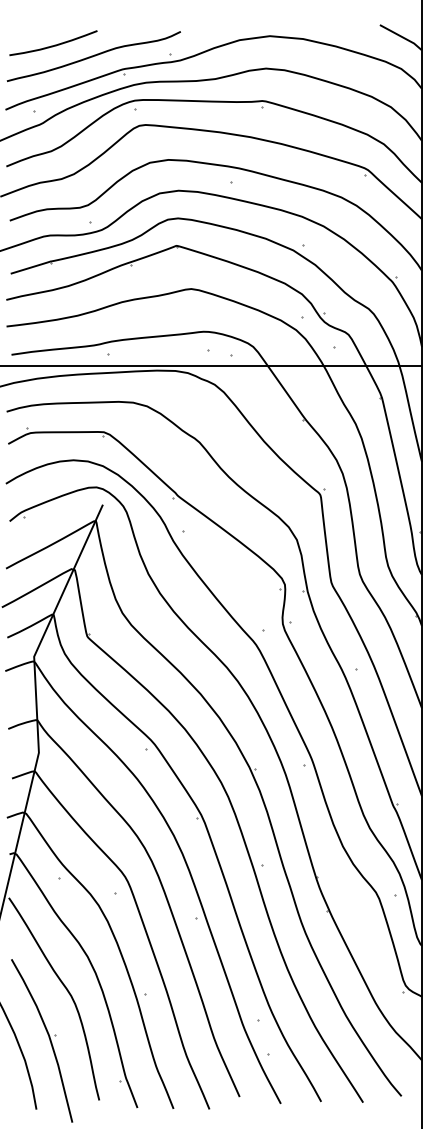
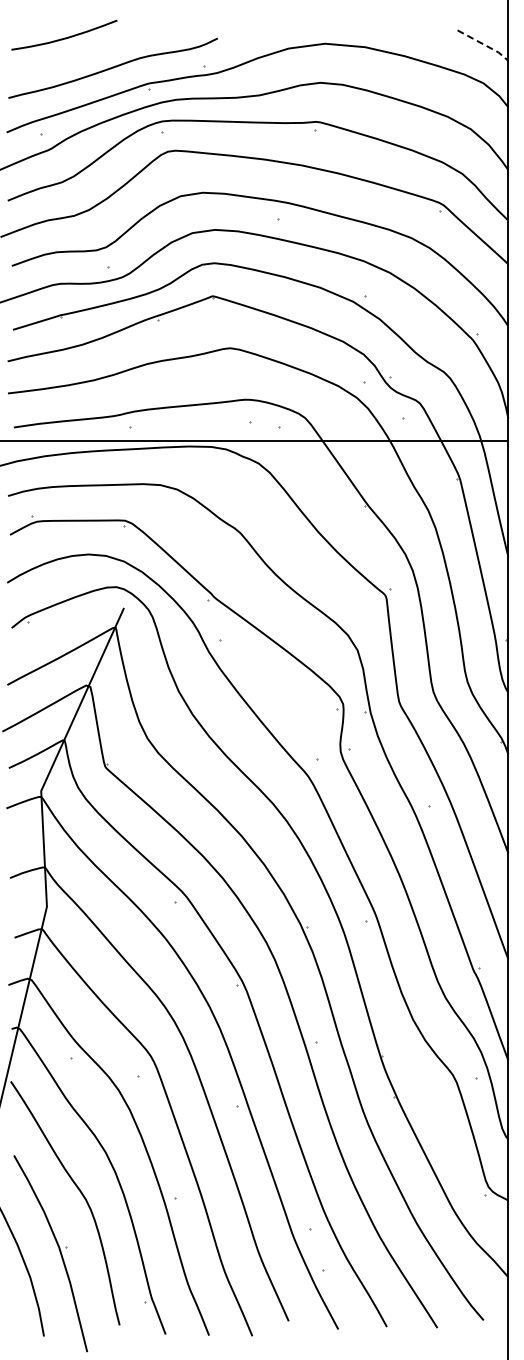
line: (402, 37) -> (484, 45), solid -> dashed
curve: (53, 45) -> (64, 37), moved

